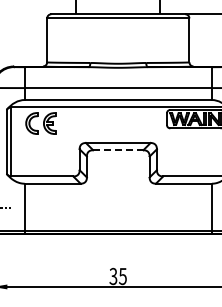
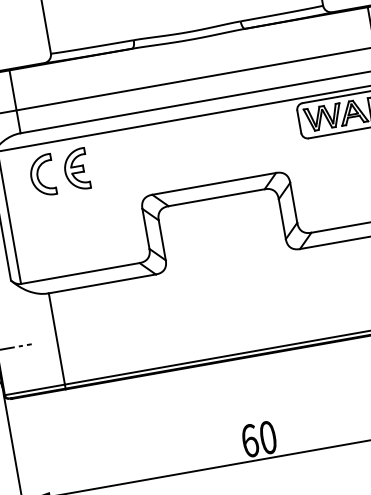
line: (118, 150) -> (217, 198), dashed -> solid
text: (117, 276) -> (257, 439), 35 -> 60

